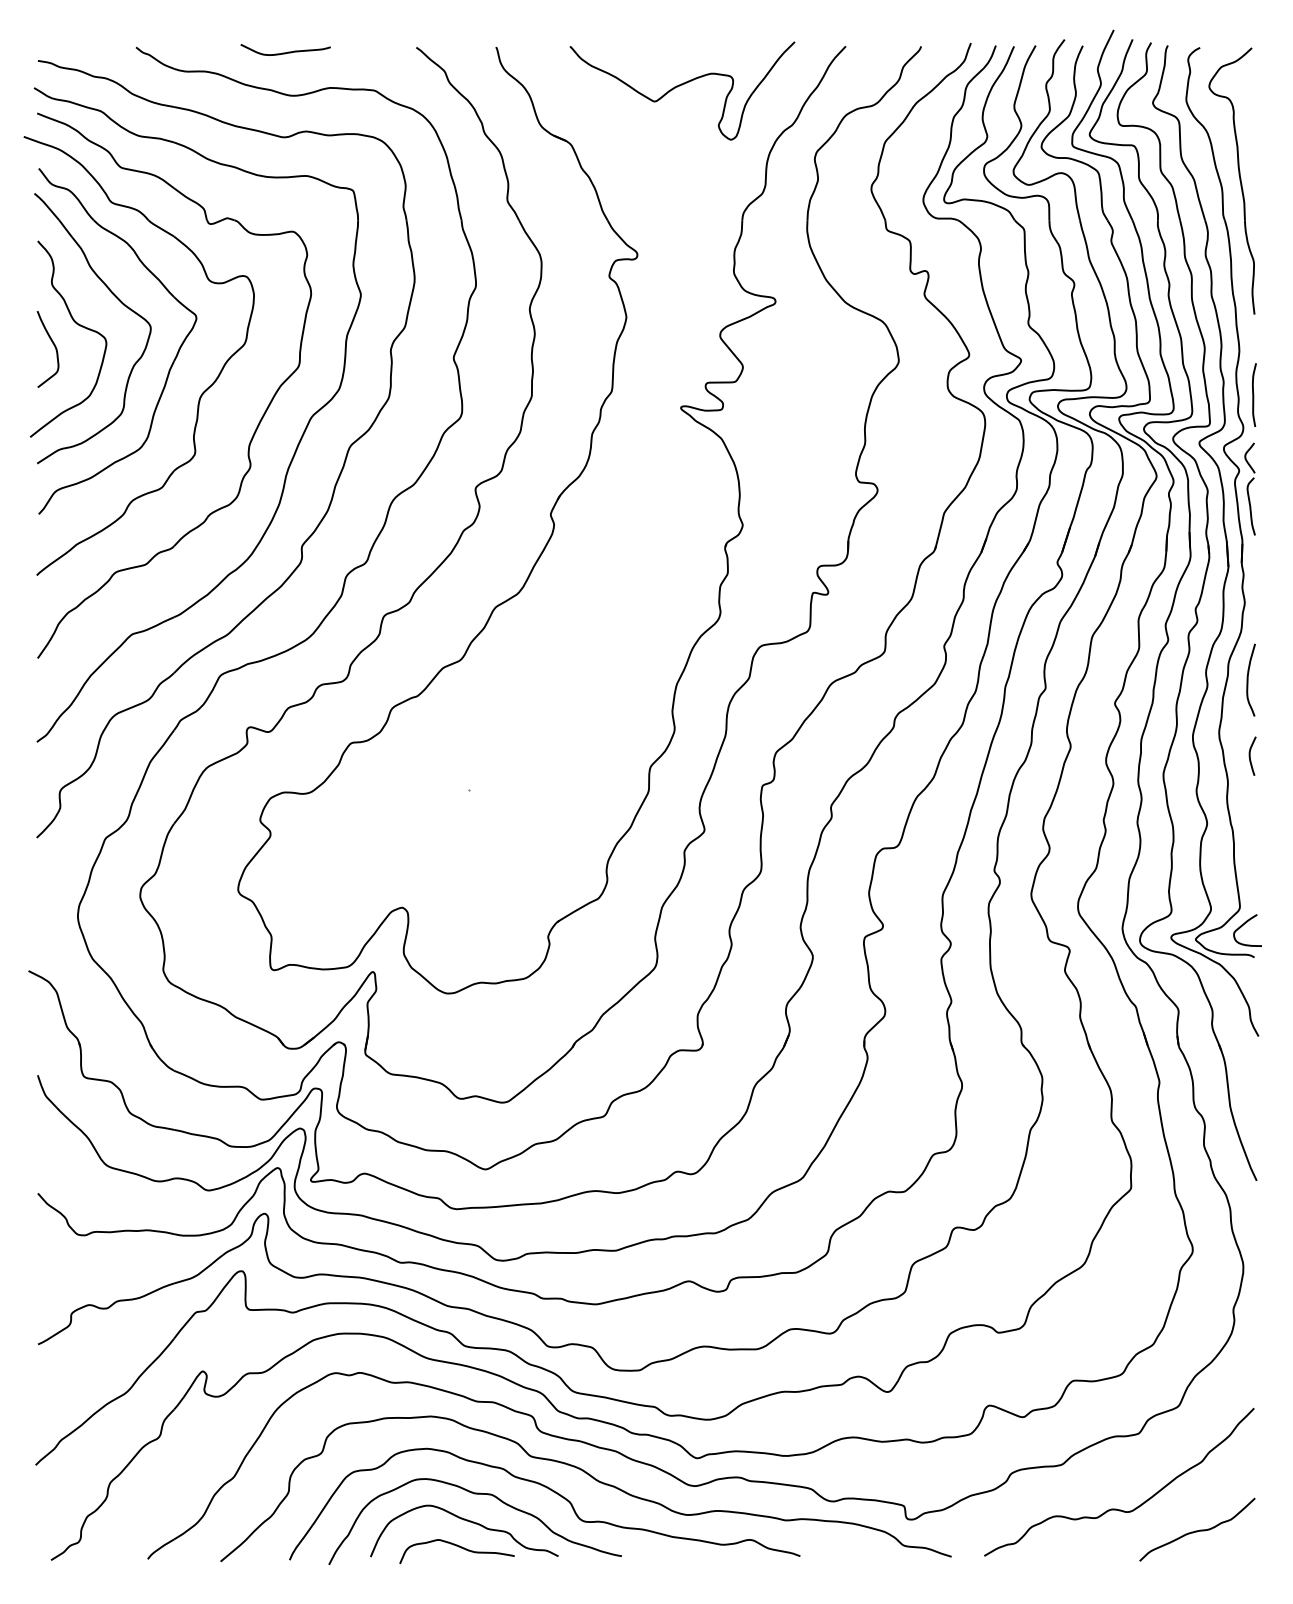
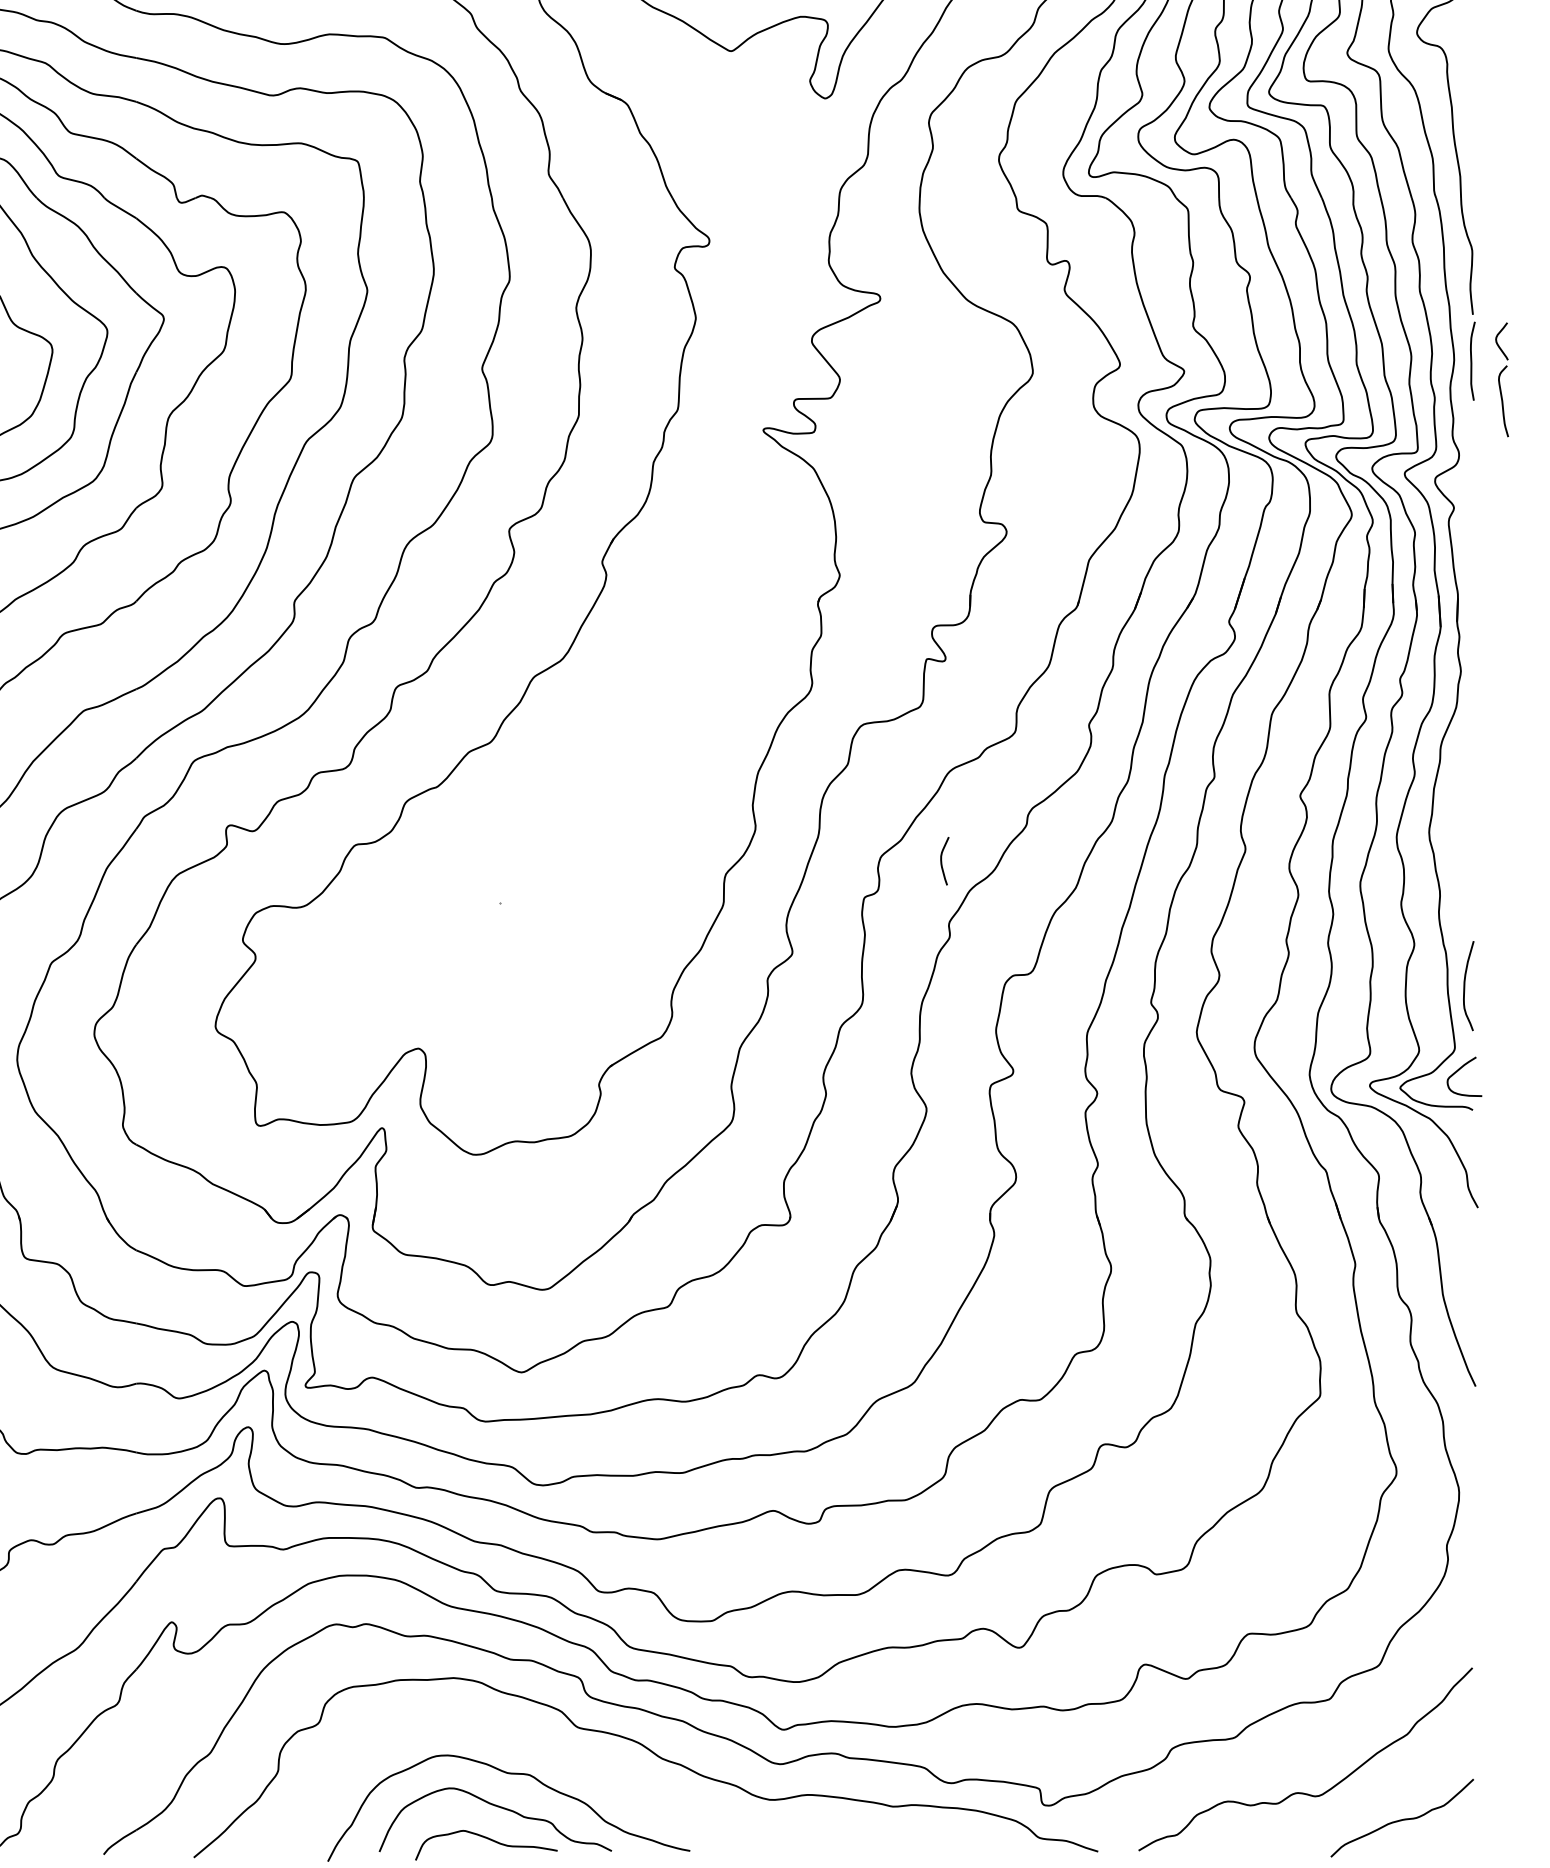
curve: (1254, 394) -> (1472, 360), moved
part: (1249, 488) -> (1501, 379), moved
curve: (1248, 679) -> (1465, 985), moved
curve: (1250, 755) -> (942, 860), moved
curve: (553, 1492) -> (605, 1772), removed

